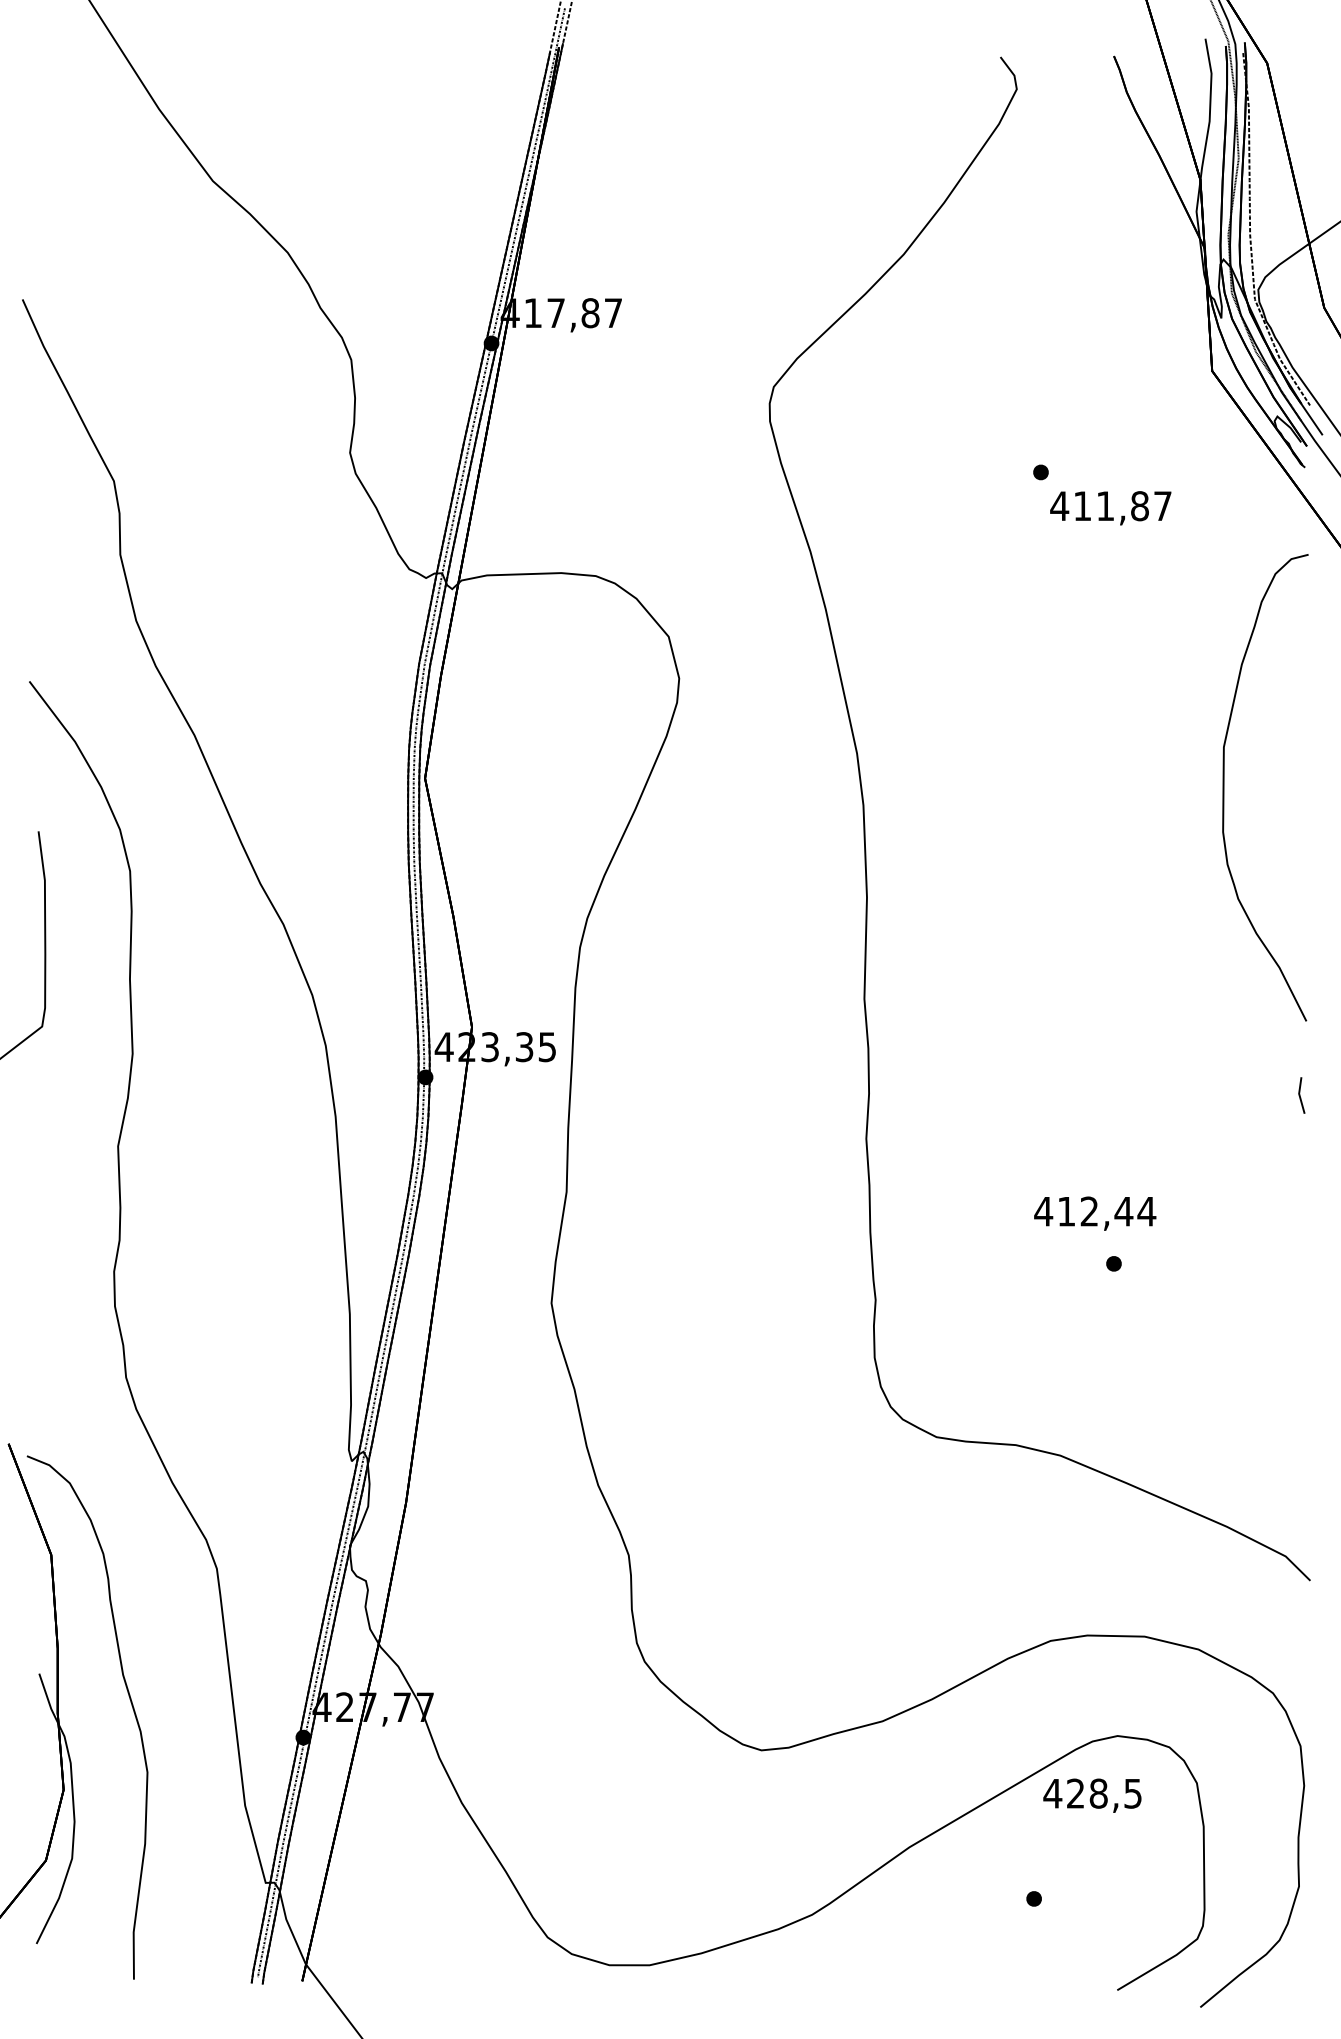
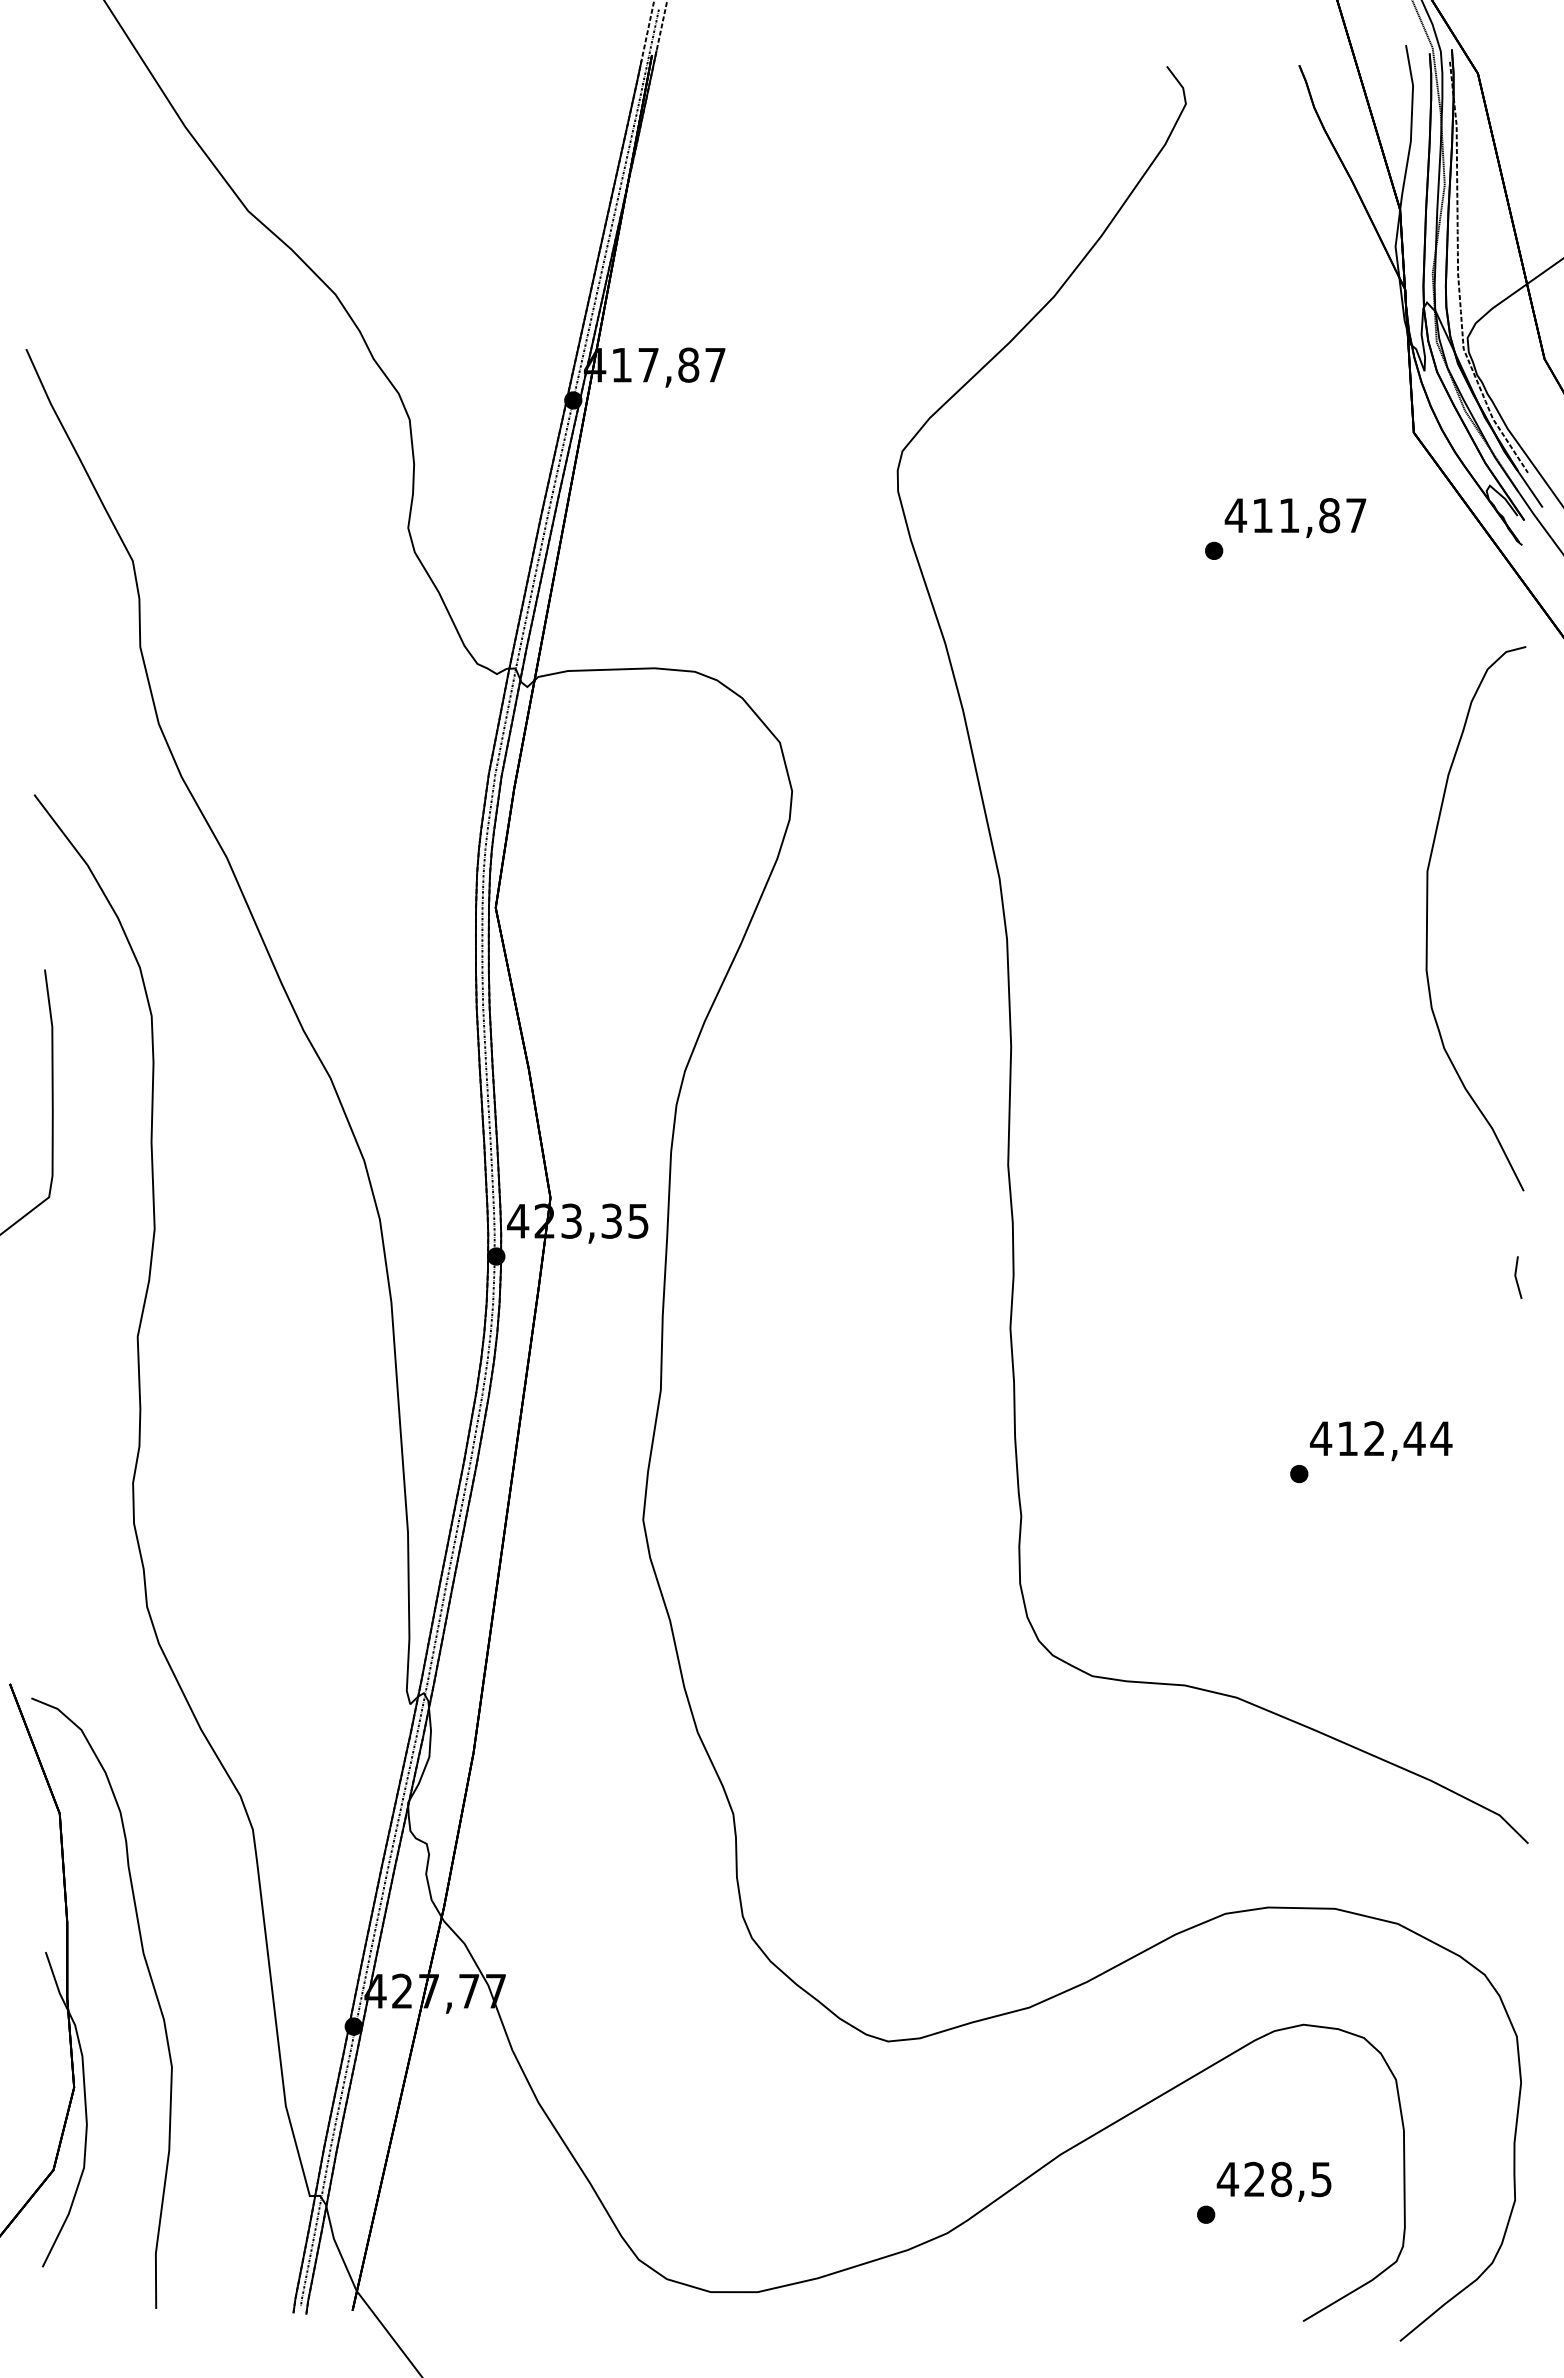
text: (1110, 508) -> (1295, 518), moved
text: (1095, 1213) -> (1381, 1440), moved
text: (1092, 1795) -> (1274, 2181), moved

